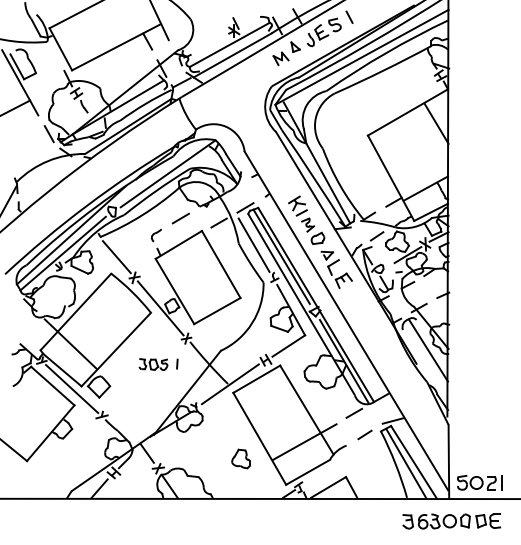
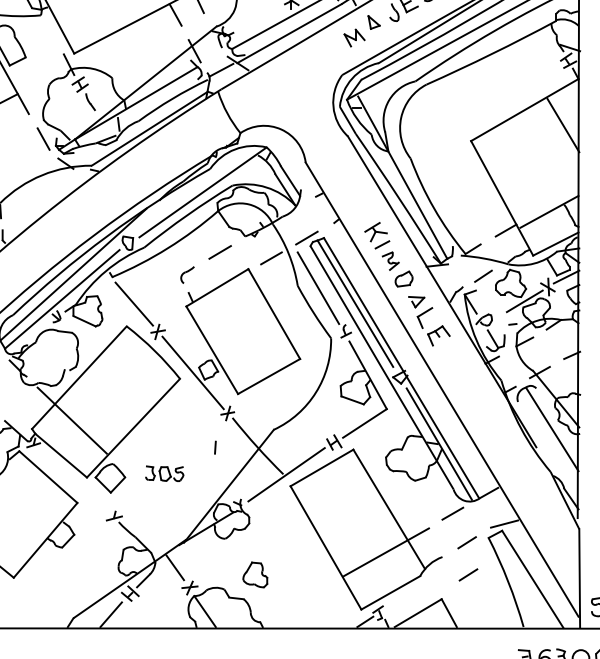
part: (153, 364) -> (164, 473), moved
line: (72, 389) -> (74, 481), removed
part: (240, 458) -> (254, 574), moved
line: (365, 458) -> (467, 574), added
line: (406, 463) -> (522, 581), removed

